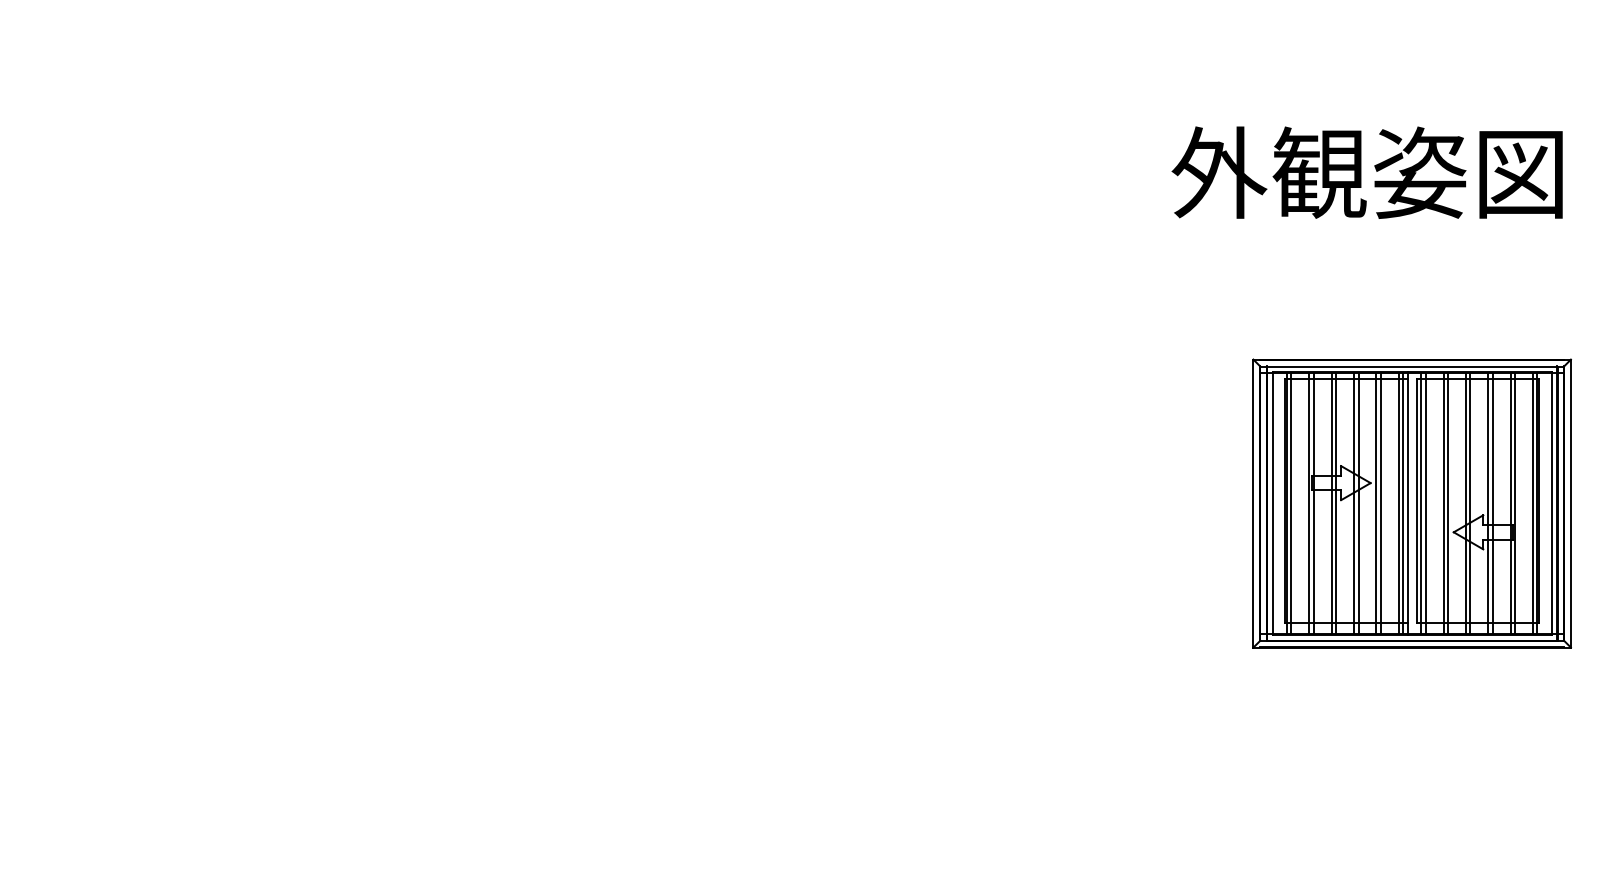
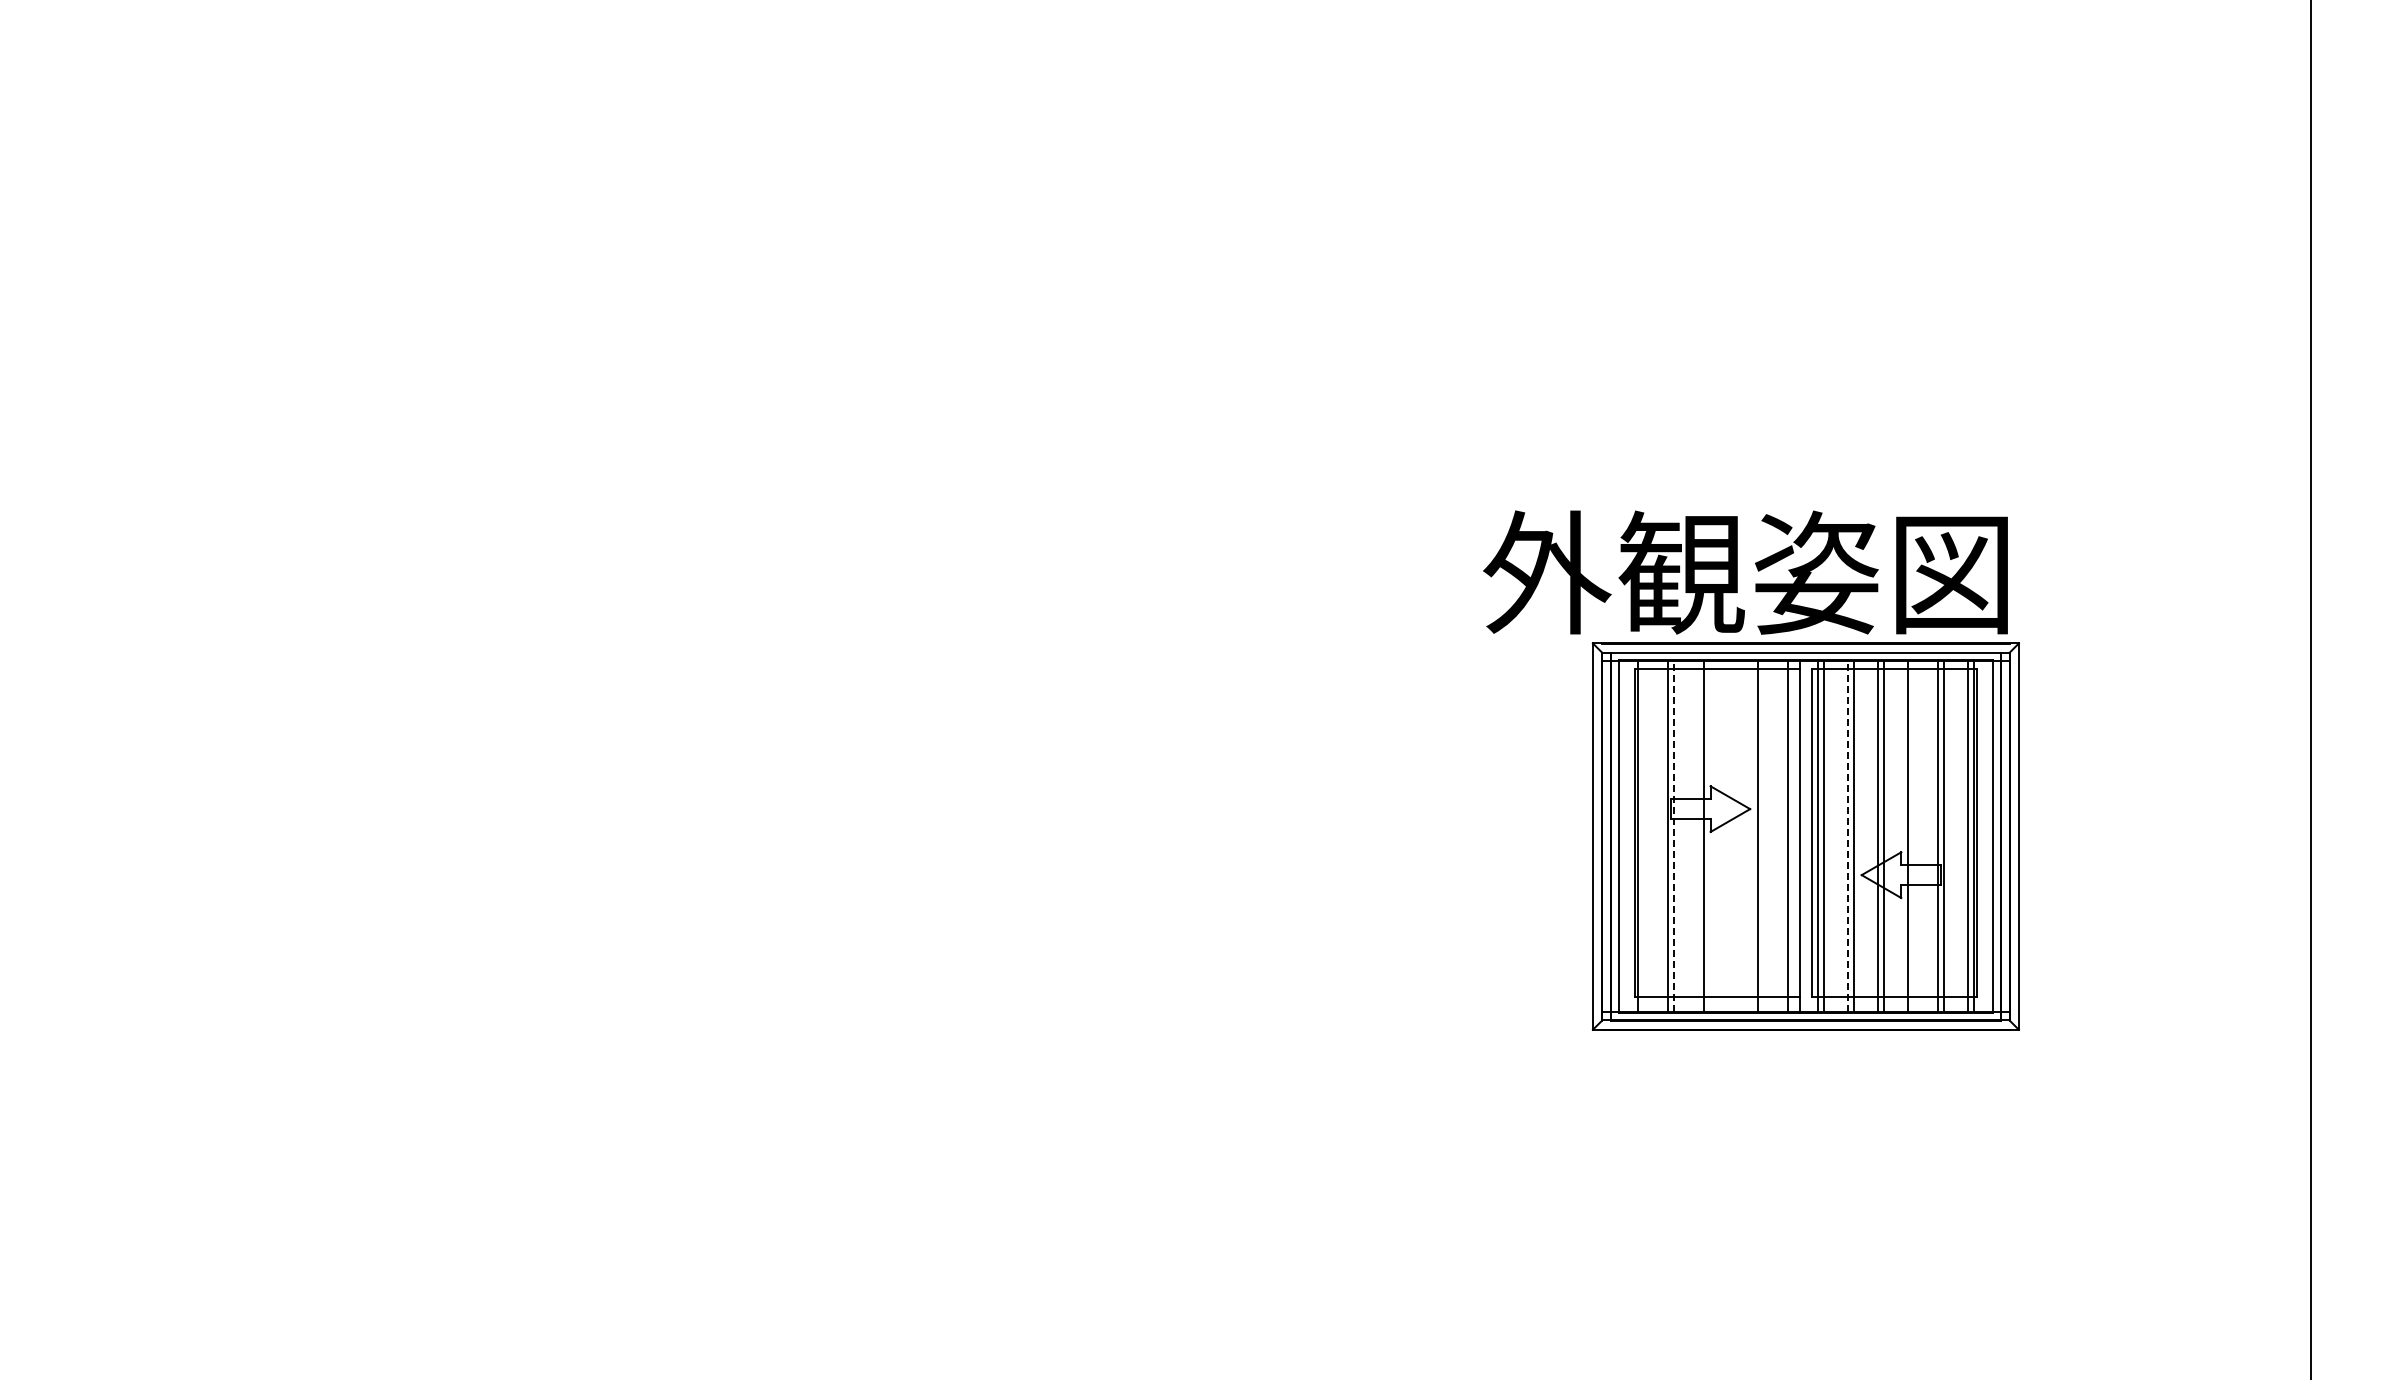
text: (1367, 172) -> (1745, 572), moved
line: (1291, 503) -> (1643, 836), removed
line: (1313, 503) -> (1673, 836), solid -> dashed
line: (1331, 503) -> (1697, 836), removed
line: (1353, 503) -> (1727, 836), removed
line: (1358, 503) -> (1733, 836), removed
line: (1380, 503) -> (1763, 836), removed
line: (1402, 503) -> (1793, 836), removed
line: (1443, 503) -> (1847, 836), solid -> dashed
line: (1492, 503) -> (1913, 836), removed

